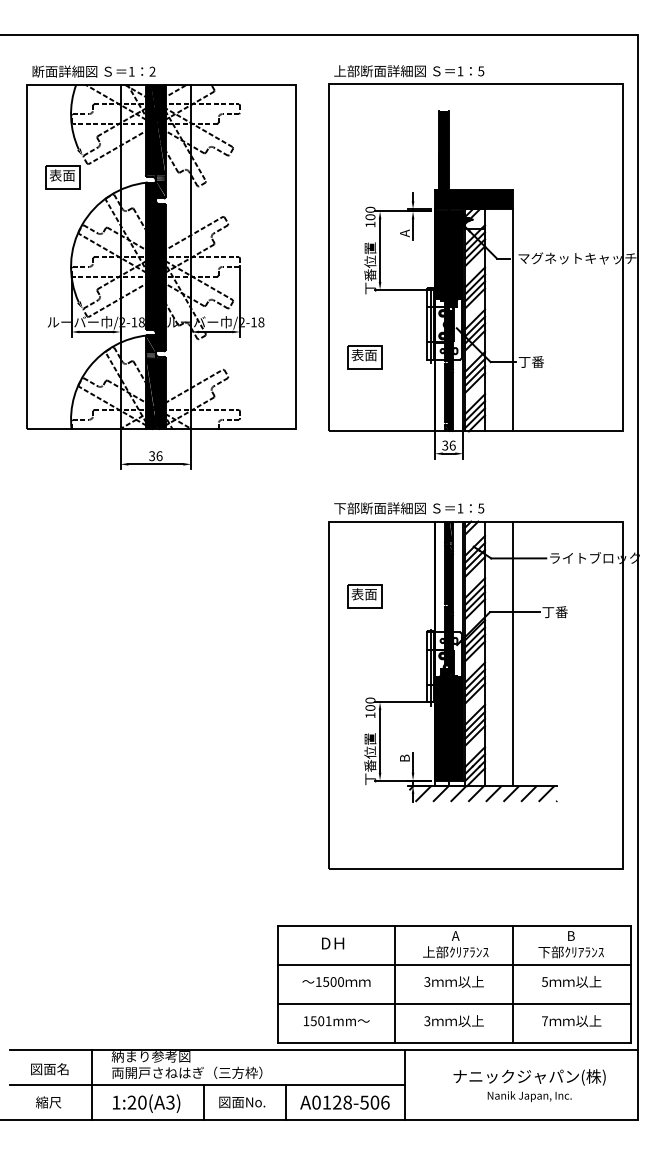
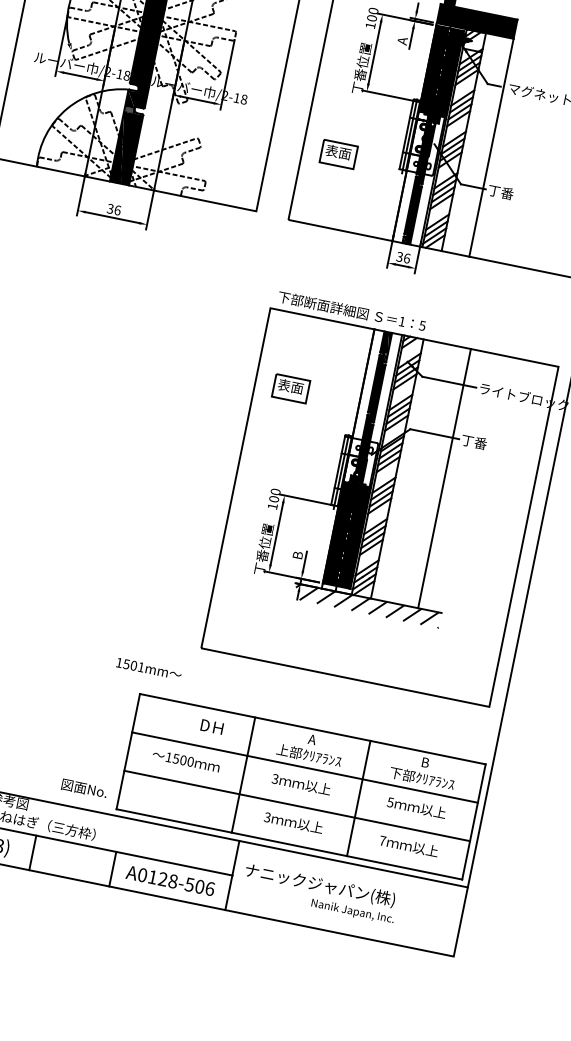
line: (513, 653) -> (444, 478), moved
text: (333, 943) -> (212, 727), moved
text: (336, 1021) -> (148, 669), moved
text: (529, 1077) -> (320, 885), moved
text: (242, 1102) -> (84, 788), moved

